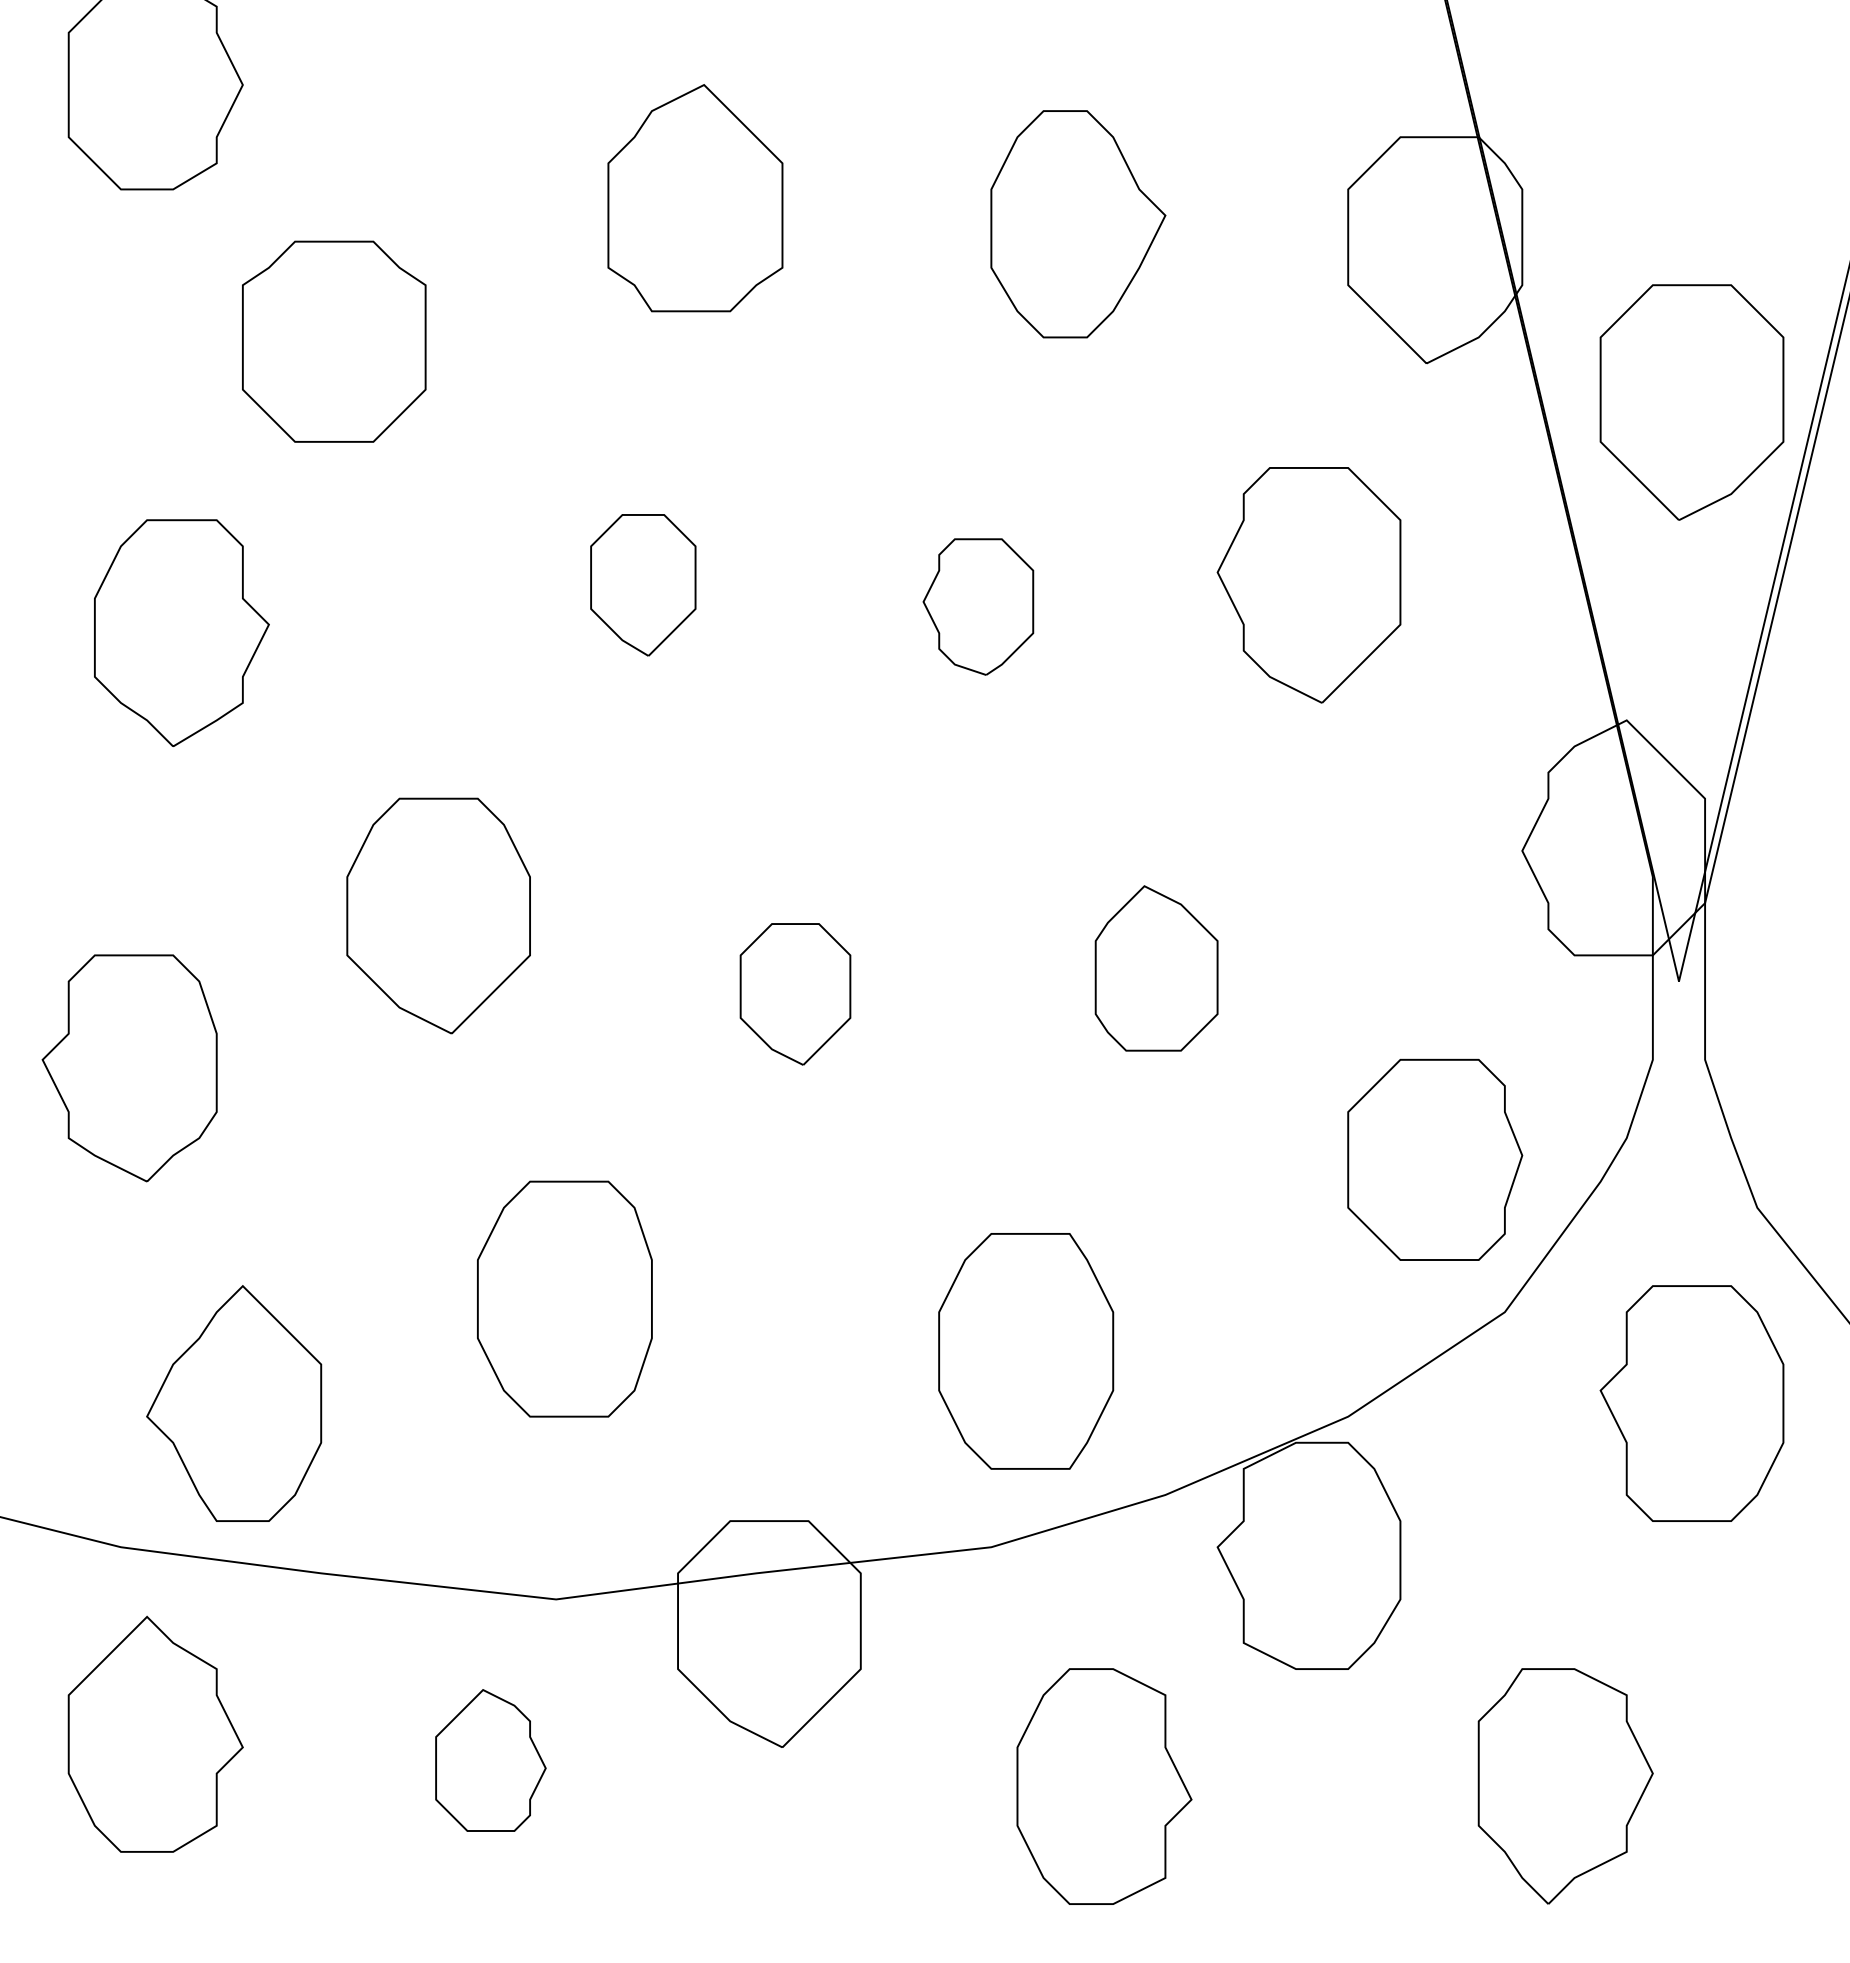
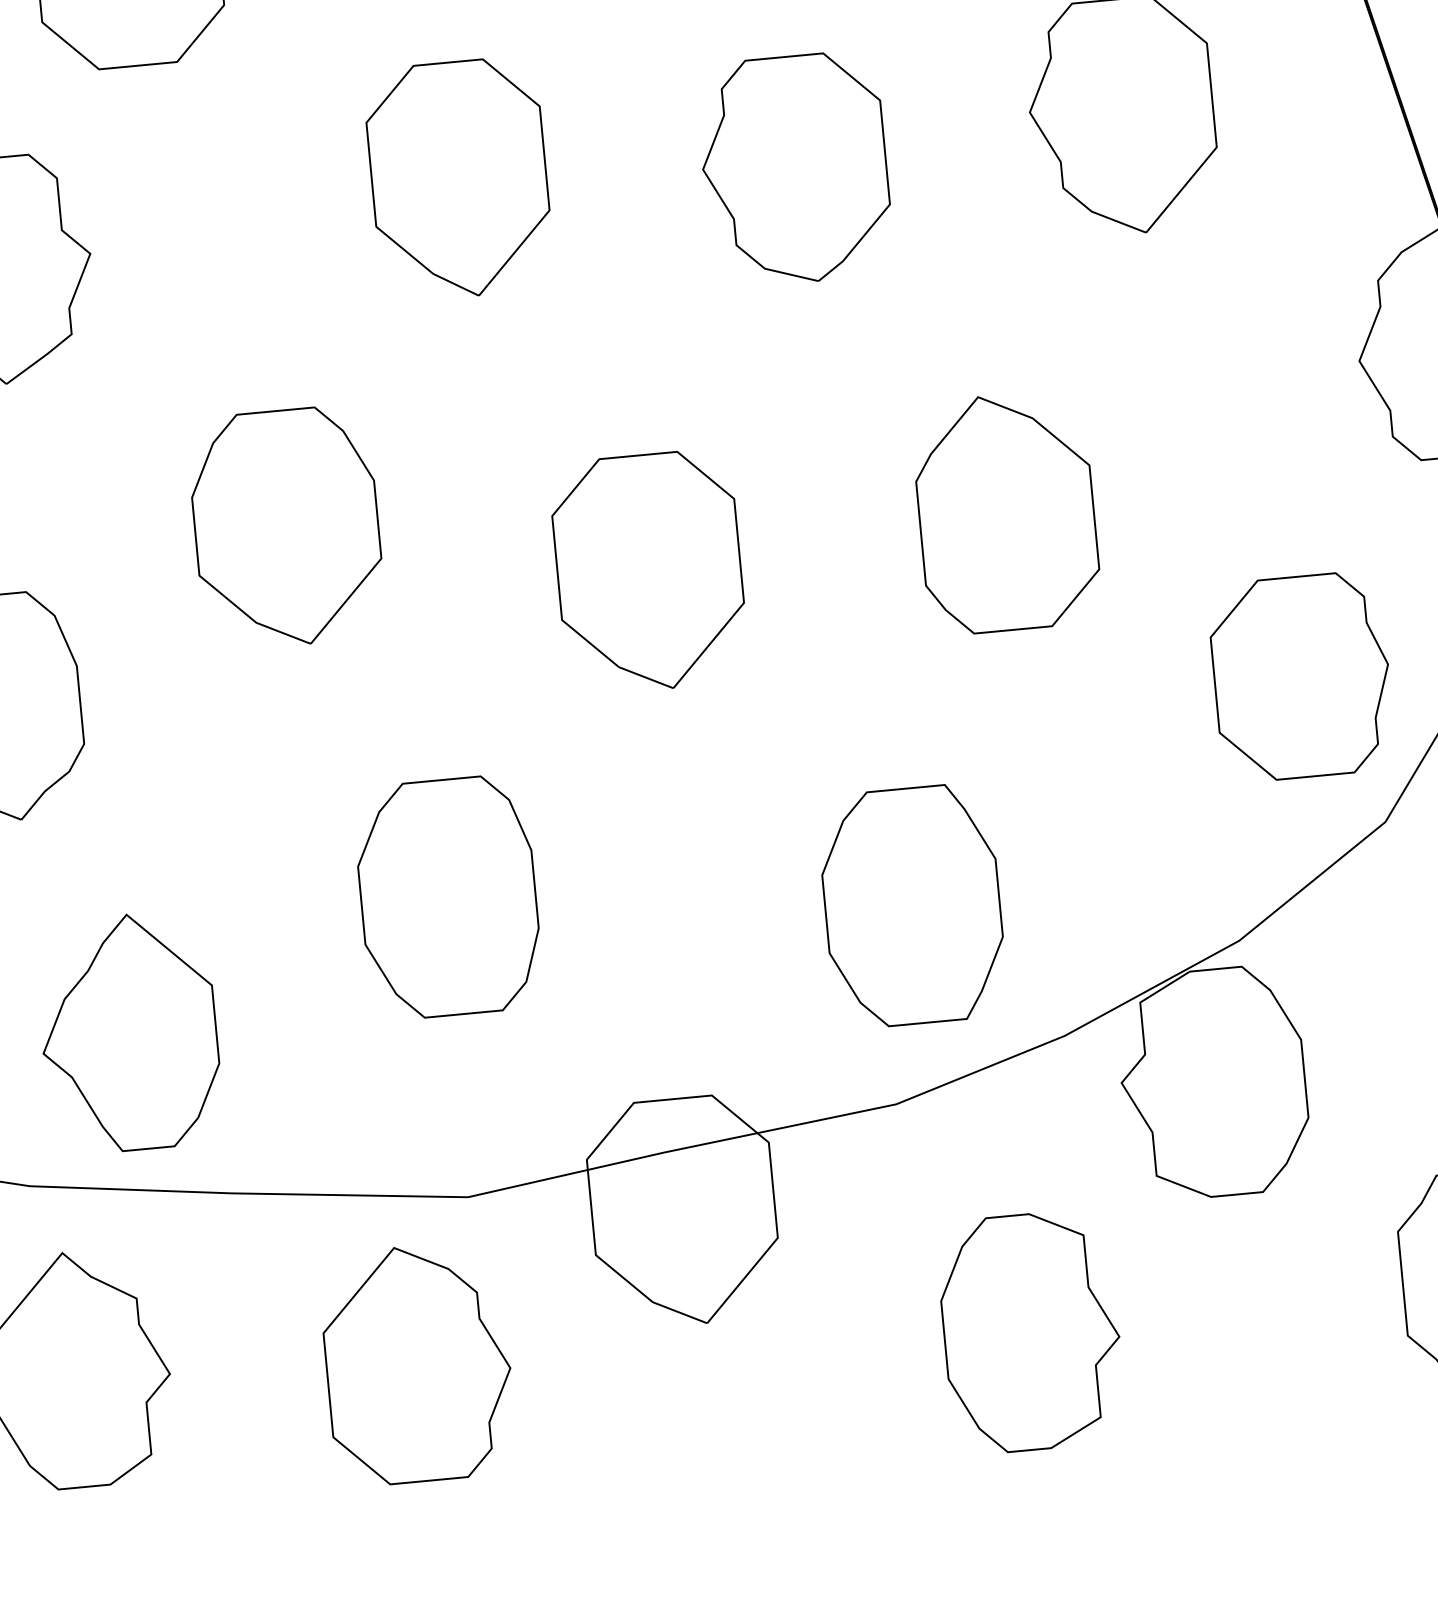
part: (643, 585) -> (459, 179), size x1.67
part: (978, 606) -> (795, 168), size x1.67
part: (1156, 968) -> (1006, 512), size x1.43
part: (795, 994) -> (649, 572), size x1.67
part: (490, 1760) -> (417, 1363), size x1.67

